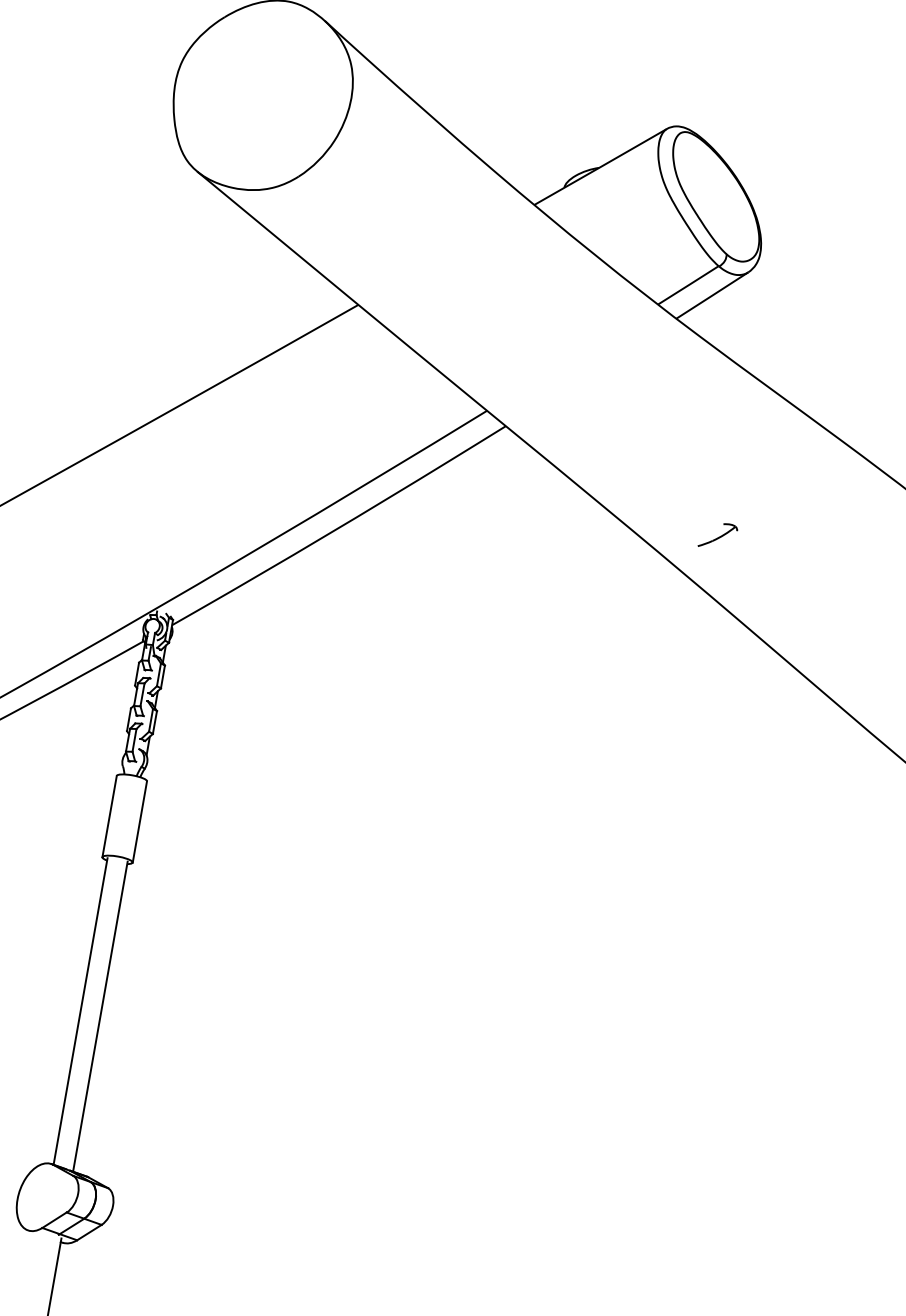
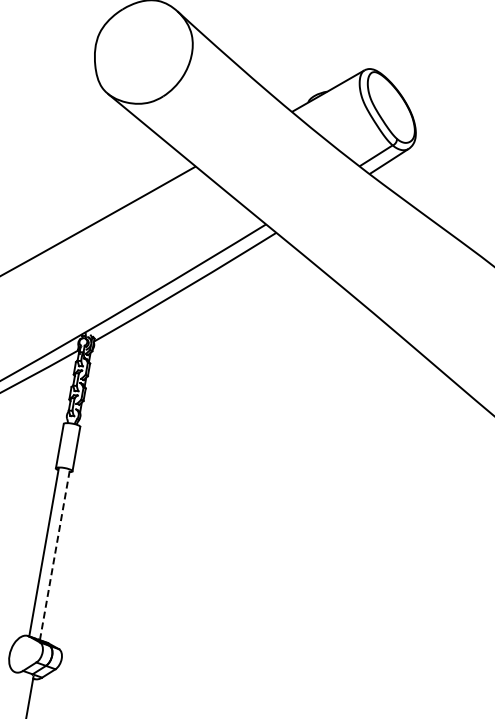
part: (718, 535) -> (392, 292), removed
line: (99, 1016) -> (54, 555), solid -> dashed

